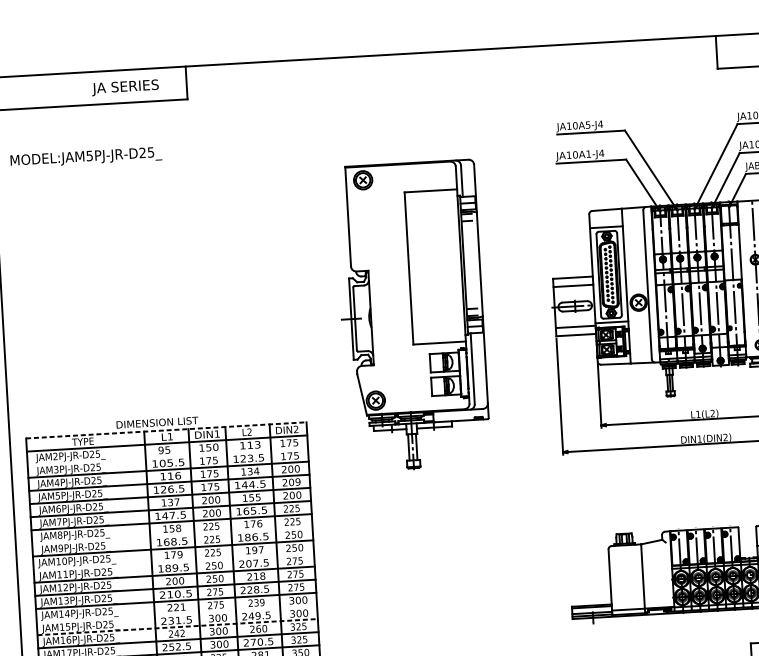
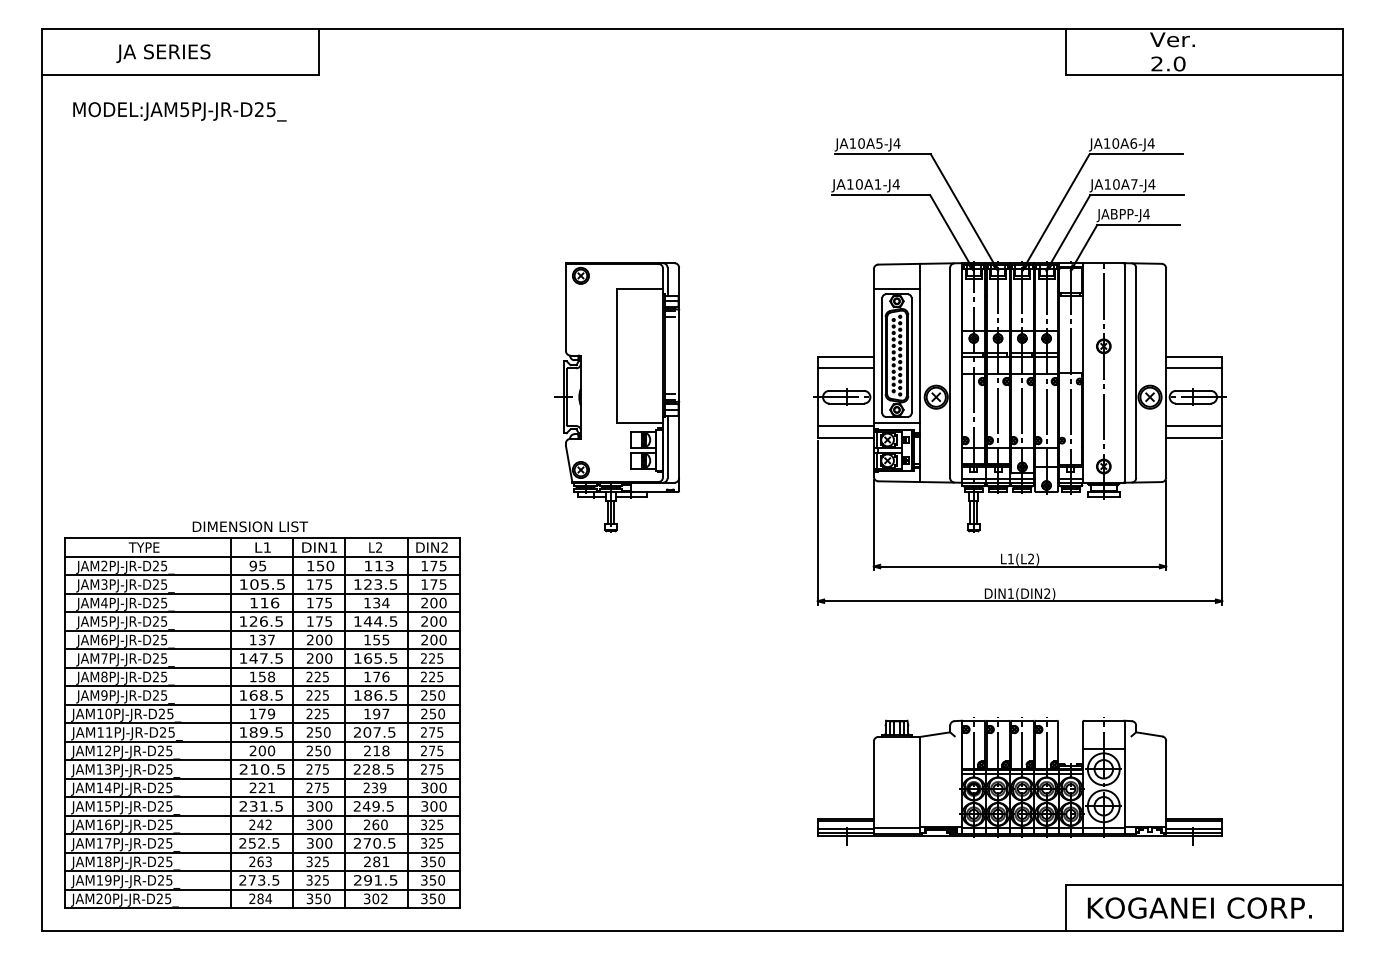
text: (125, 87) -> (163, 53), moved
text: (86, 157) -> (179, 111), moved
part: (412, 315) -> (617, 397), size x0.62
line: (166, 430) -> (262, 538), dashed -> solid
line: (167, 456) -> (261, 575), added
text: (297, 482) -> (442, 621), 209 -> 200
line: (171, 535) -> (261, 686), added
line: (173, 561) -> (261, 723), added
line: (176, 614) -> (261, 797), added
line: (177, 627) -> (262, 815), dashed -> solid

